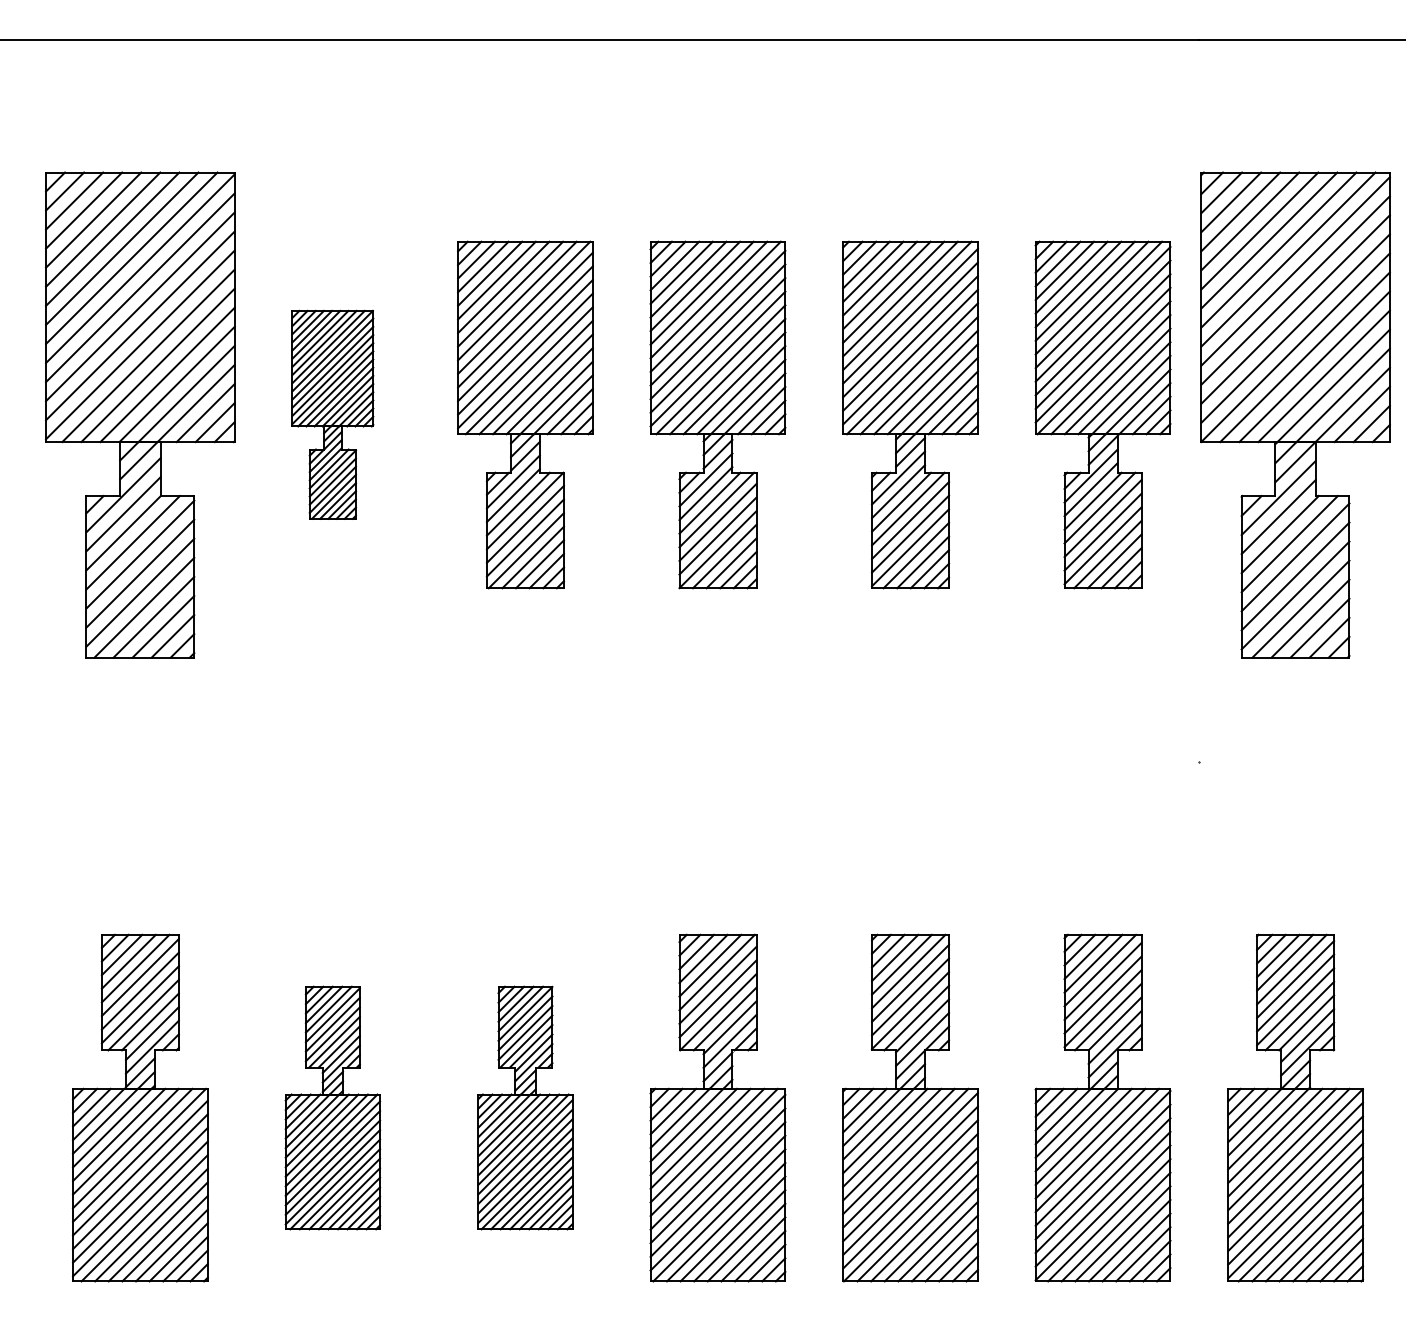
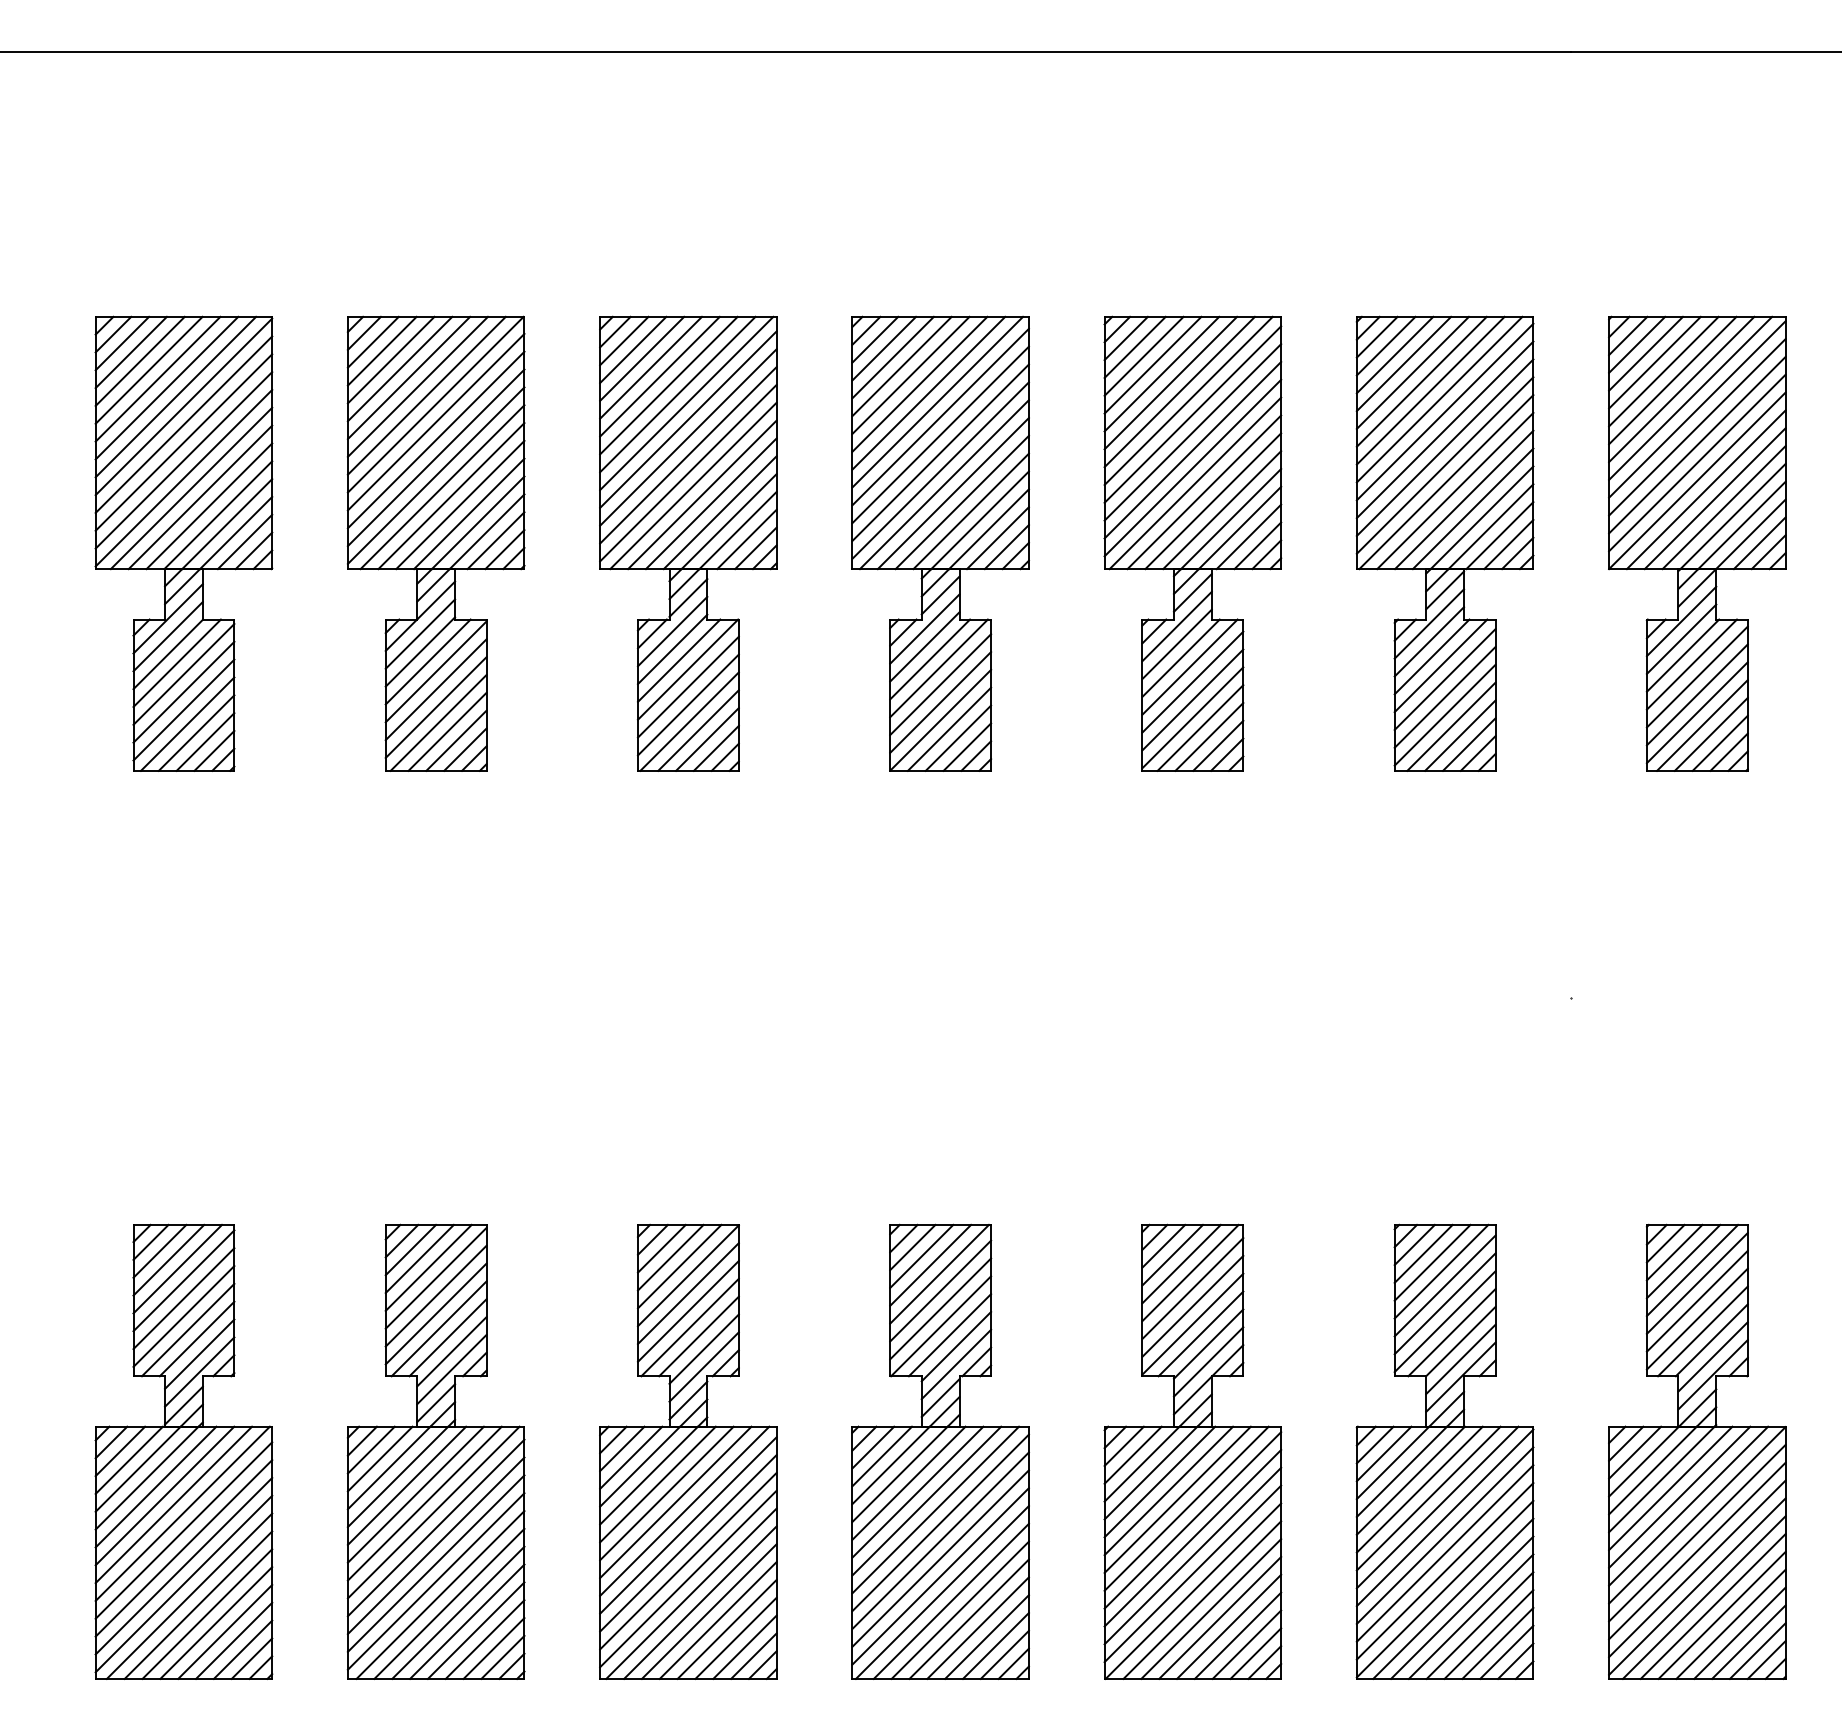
part: (140, 414) -> (183, 543), size x0.71
part: (332, 414) -> (435, 543), size x1.67
part: (1295, 414) -> (1697, 543), size x0.71
part: (332, 1107) -> (435, 1451), size x1.43
part: (525, 1107) -> (688, 1451), size x1.43

